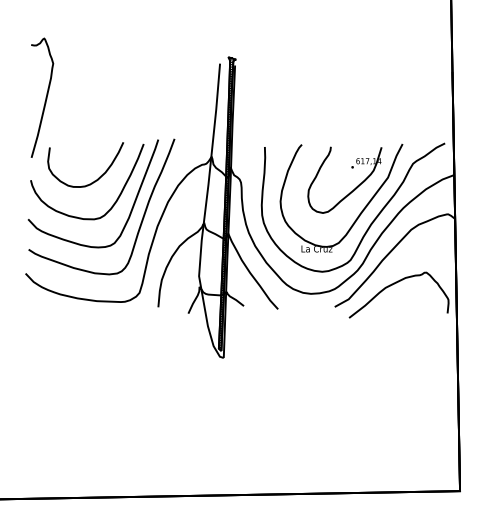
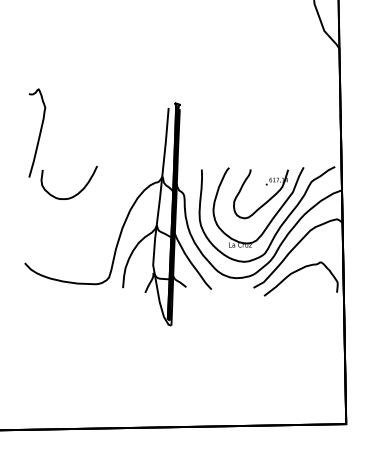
part: (100, 206) -> (80, 213), removed

